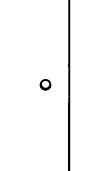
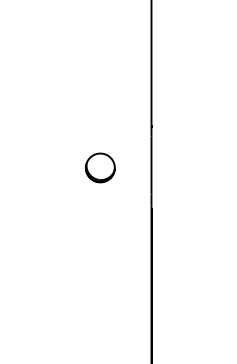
part: (45, 84) -> (100, 167), size x1.4

